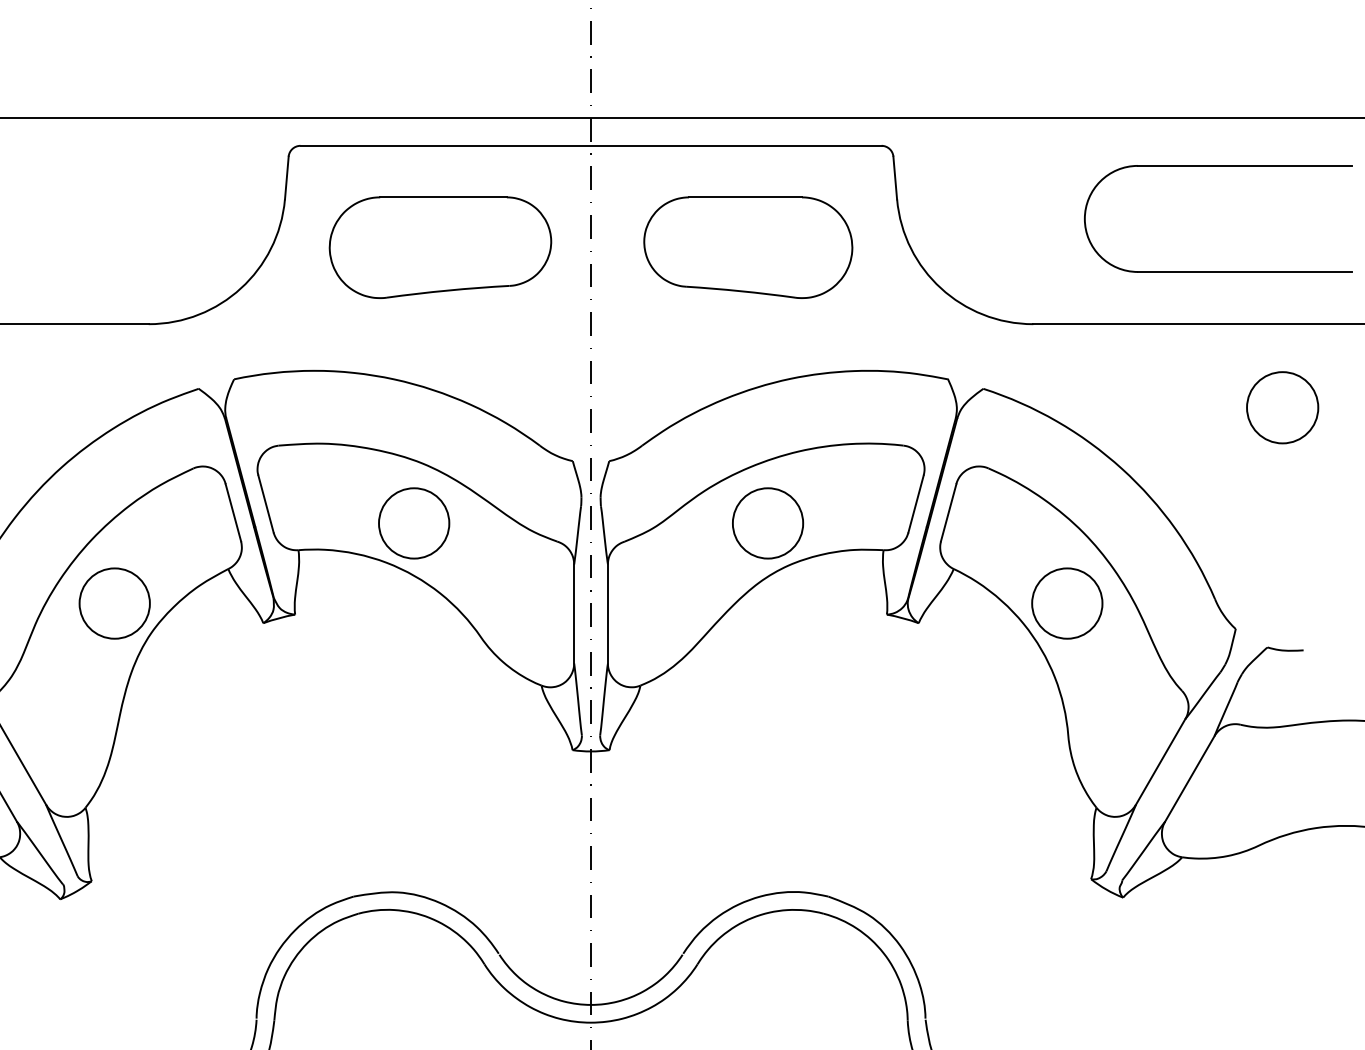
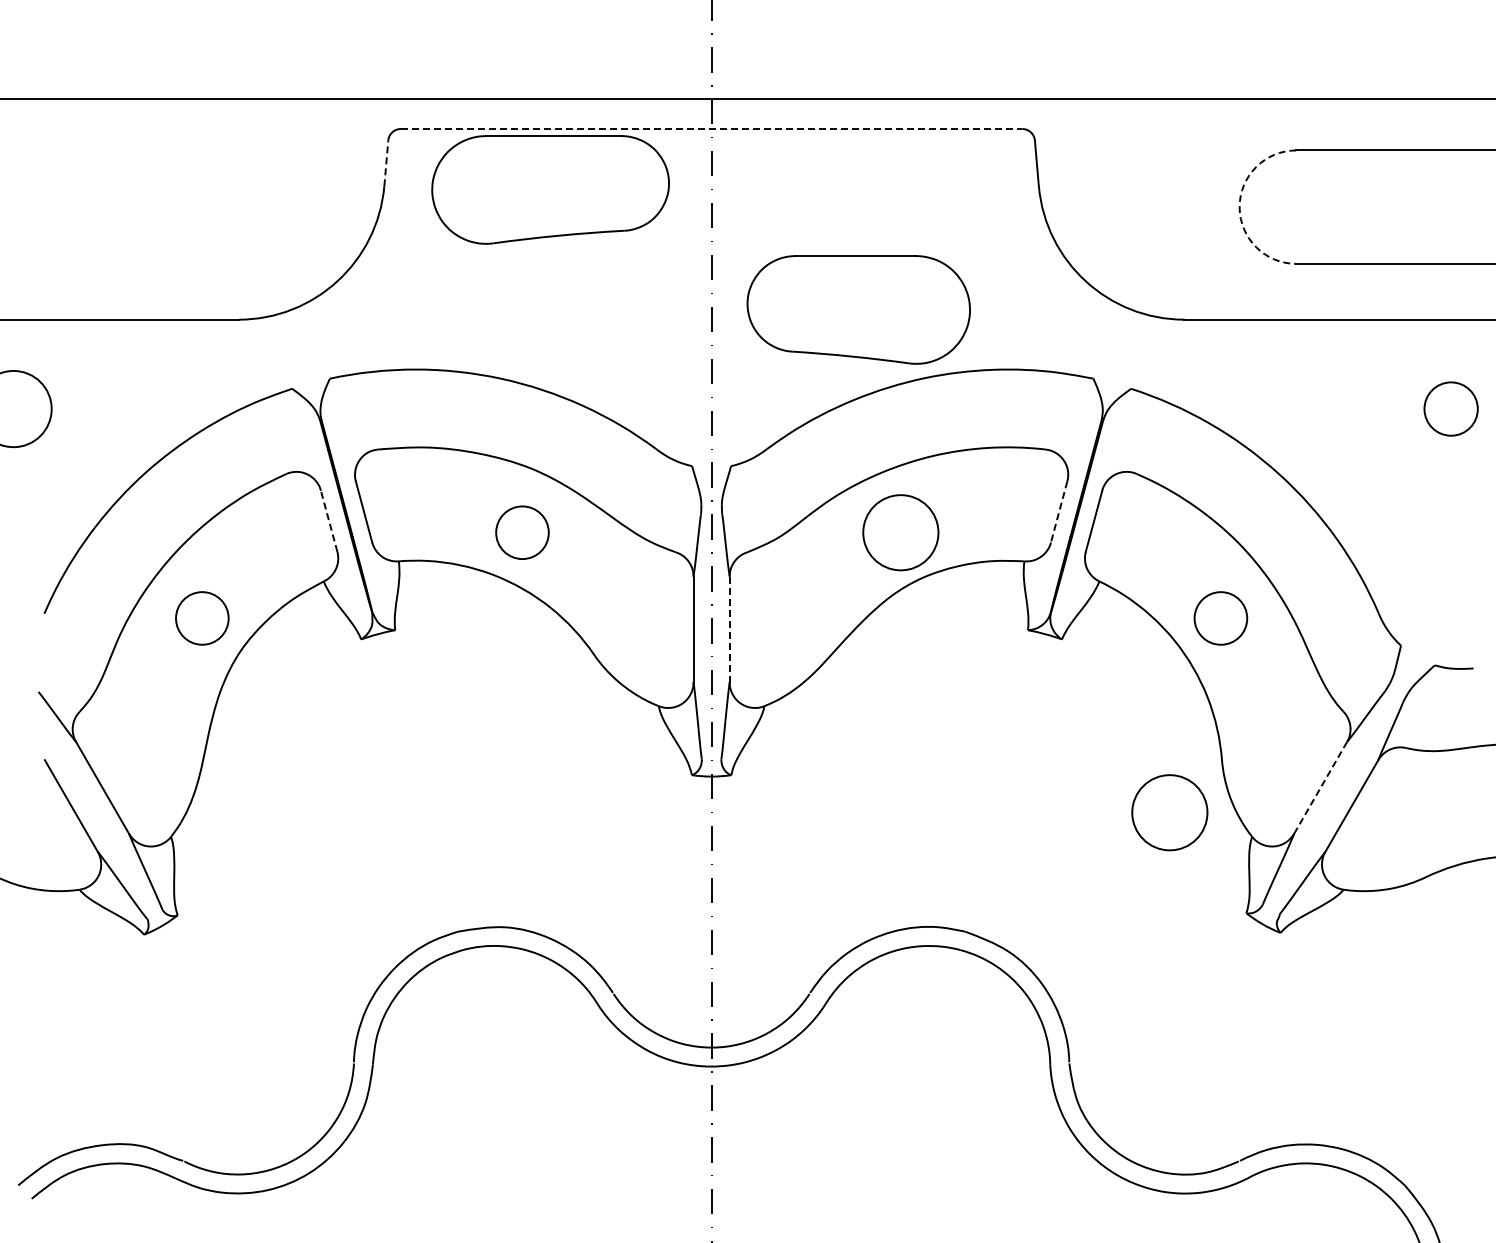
line: (590, 145) -> (711, 128), solid -> dashed
line: (286, 178) -> (386, 163), solid -> dashed
arc: (1084, 219) -> (1239, 207), solid -> dashed
part: (440, 247) -> (550, 189), moved
part: (748, 247) -> (858, 309), moved
circle: (1282, 407) -> (1451, 408), size x0.7
line: (916, 503) -> (1059, 511), solid -> dashed
line: (233, 512) -> (329, 521), solid -> dashed
circle: (414, 523) -> (522, 532), size x0.7
circle: (113, 603) -> (201, 618), size x0.7
circle: (1066, 603) -> (1220, 618), size x0.7
line: (607, 613) -> (729, 629), solid -> dashed
line: (1160, 761) -> (1320, 787), solid -> dashed
circle: (1019, 785) -> (1169, 812), added

